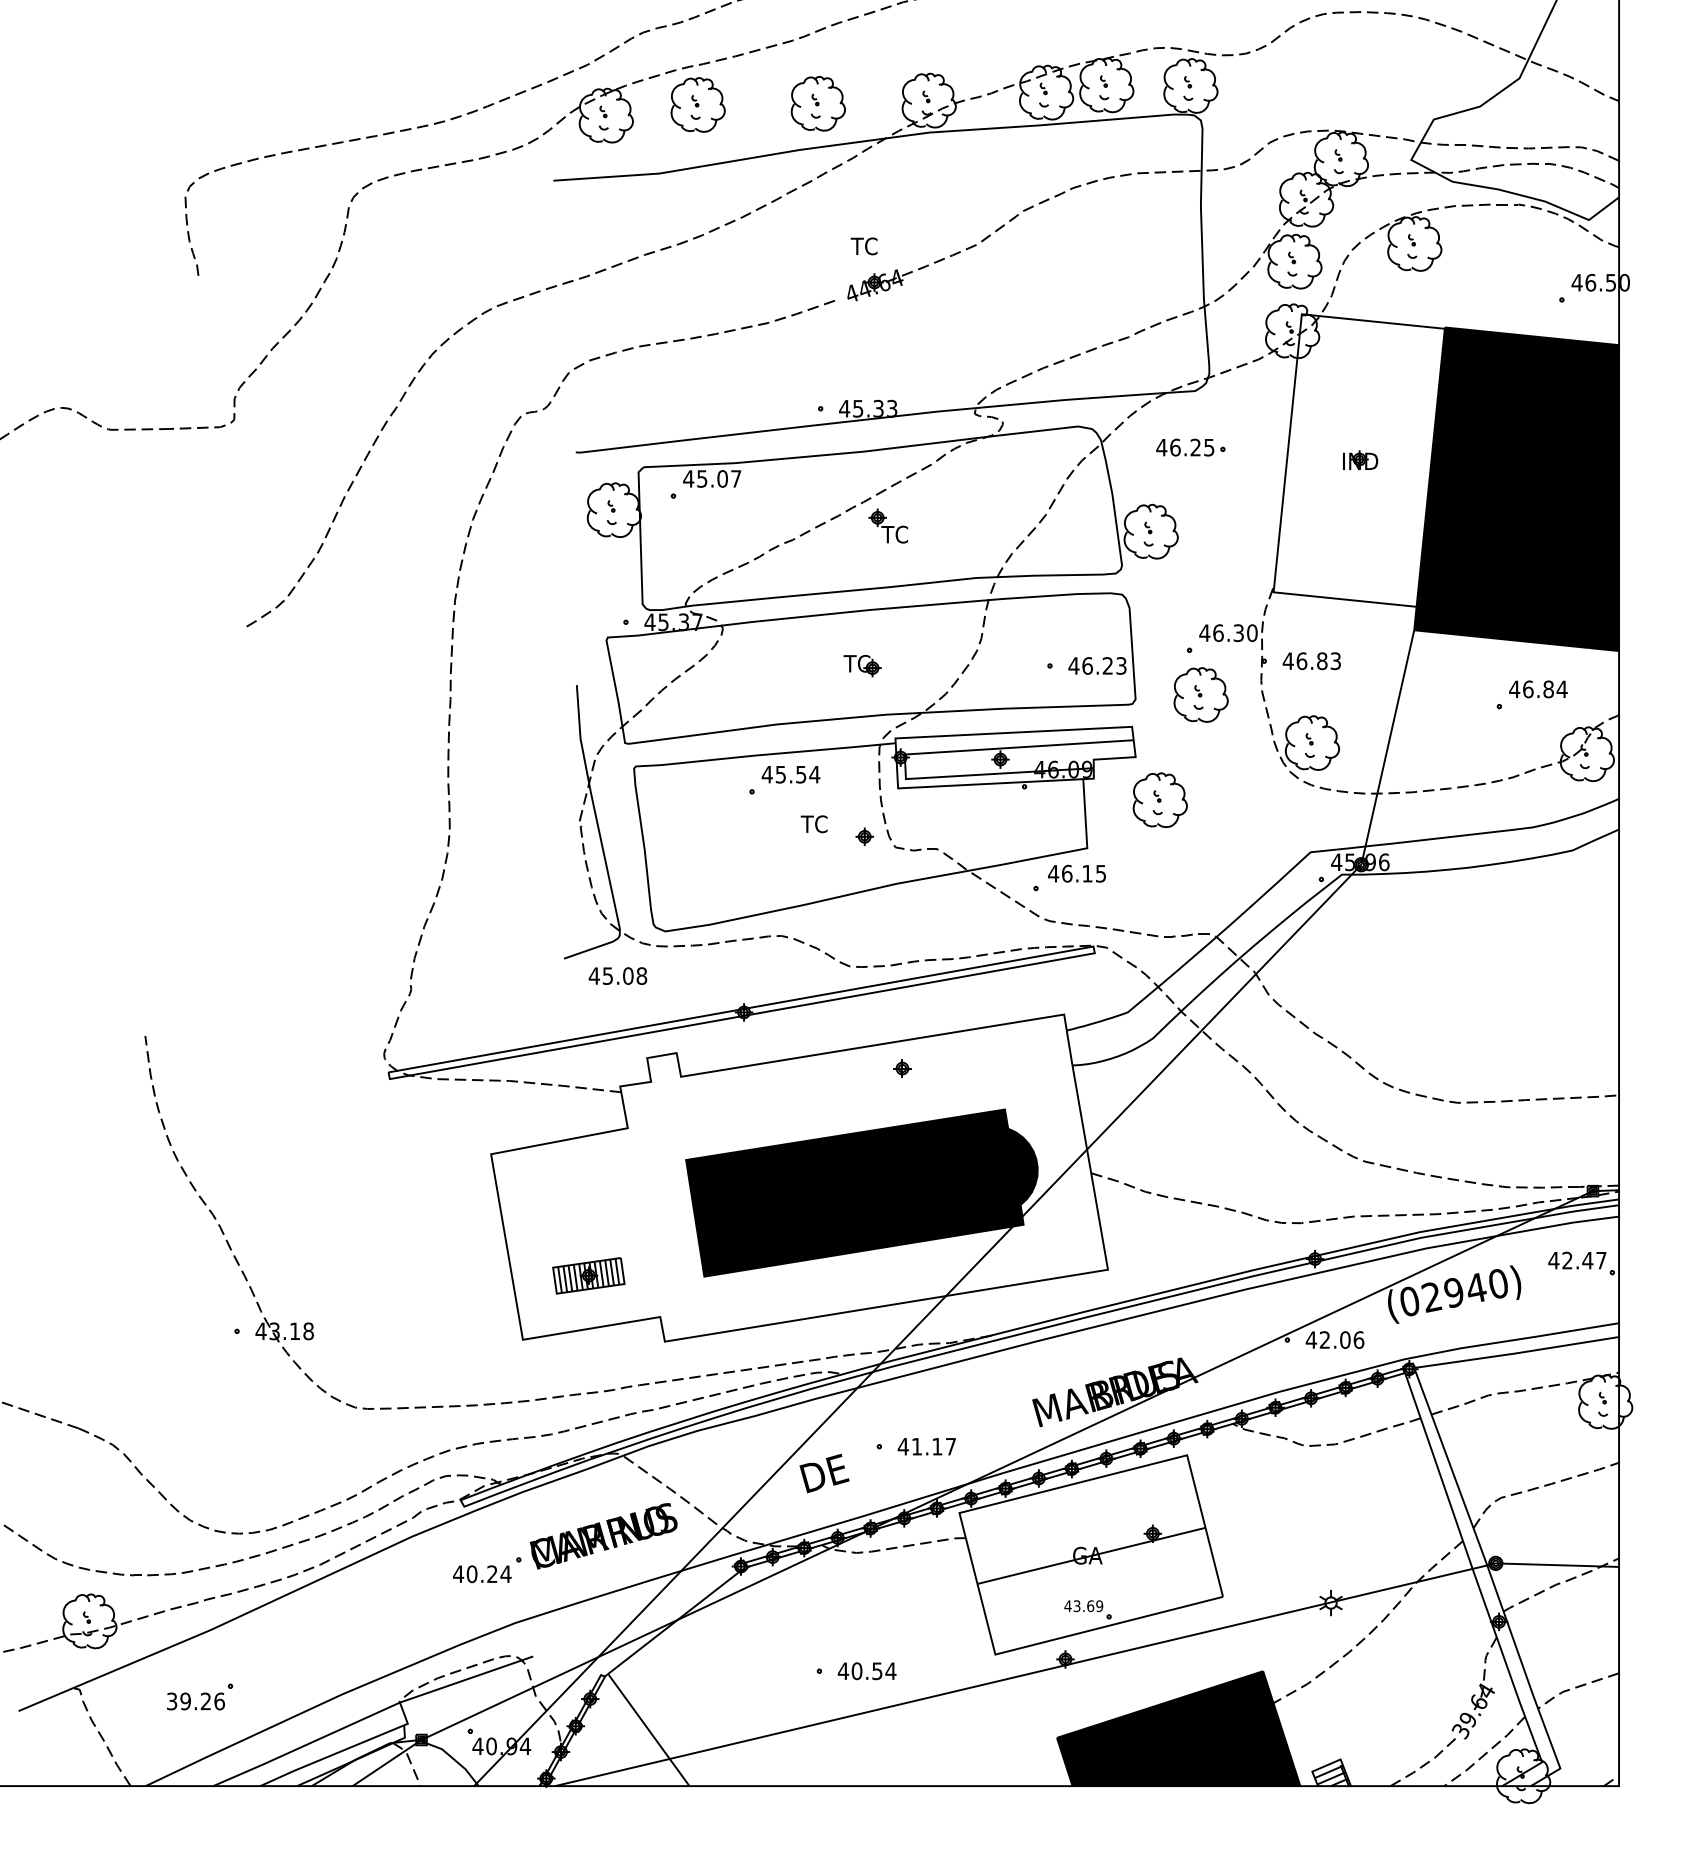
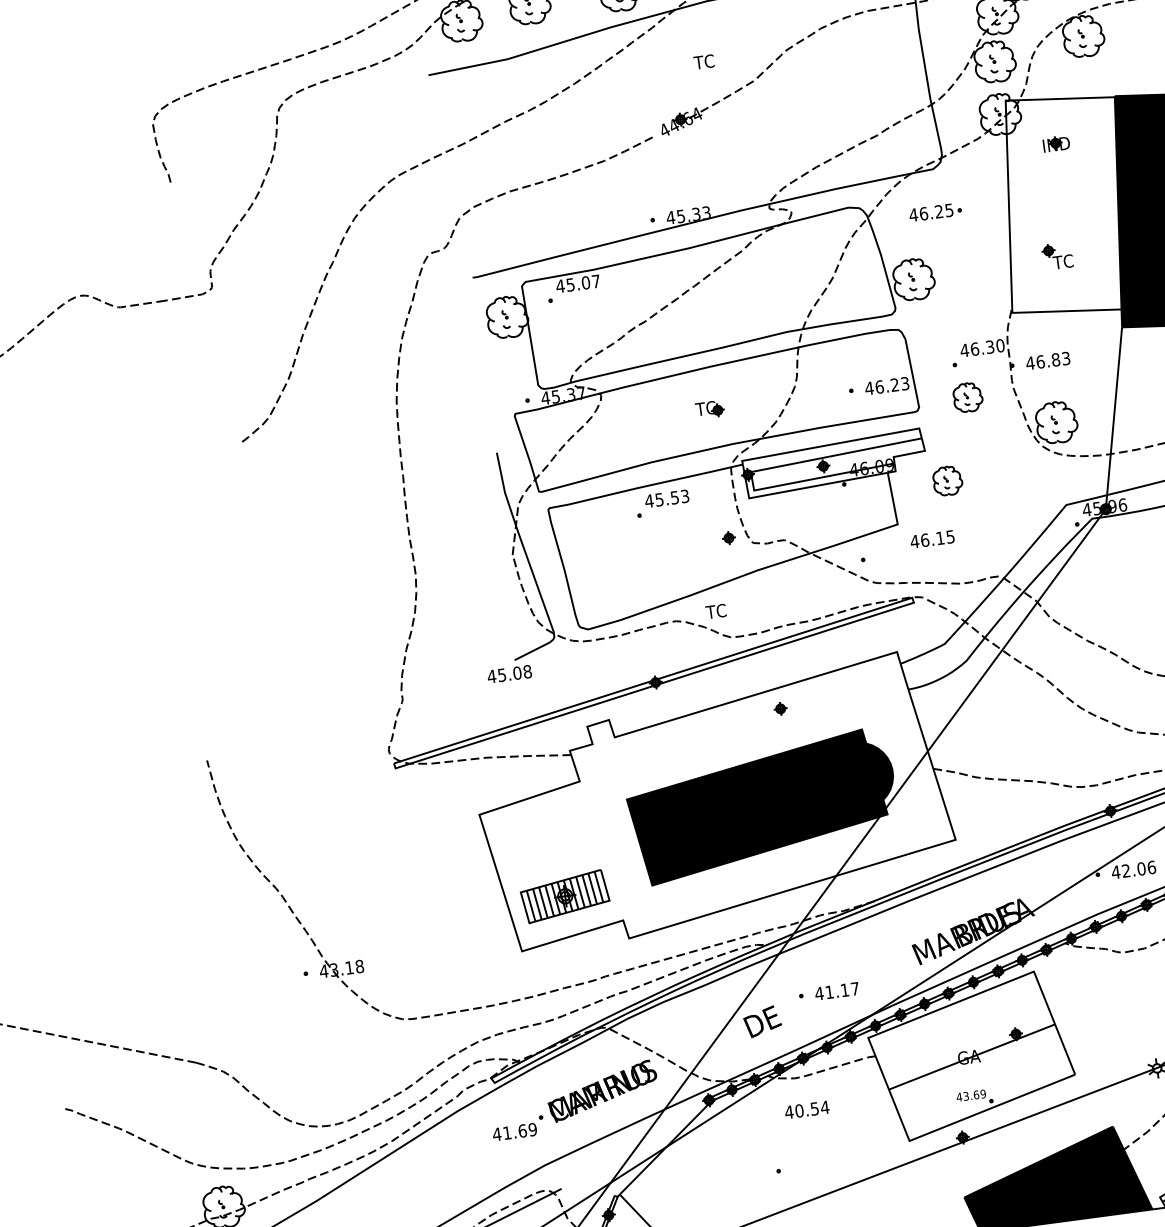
text: (863, 246) -> (703, 62), moved
part: (1360, 459) -> (1056, 143), moved
part: (888, 525) -> (1057, 255), moved
part: (1200, 694) -> (967, 397), size x0.7
text: (814, 774) -> (684, 496), 45.54 -> 45.53
part: (1159, 800) -> (947, 481), size x0.7
text: (813, 824) -> (715, 611), moved
text: (1076, 873) -> (932, 539), moved
text: (617, 975) -> (509, 673), moved
part: (588, 1275) -> (564, 896), size x1.6
text: (488, 1574) -> (519, 1131), 40.24 -> 41.69
text: (866, 1671) -> (806, 1110), moved

